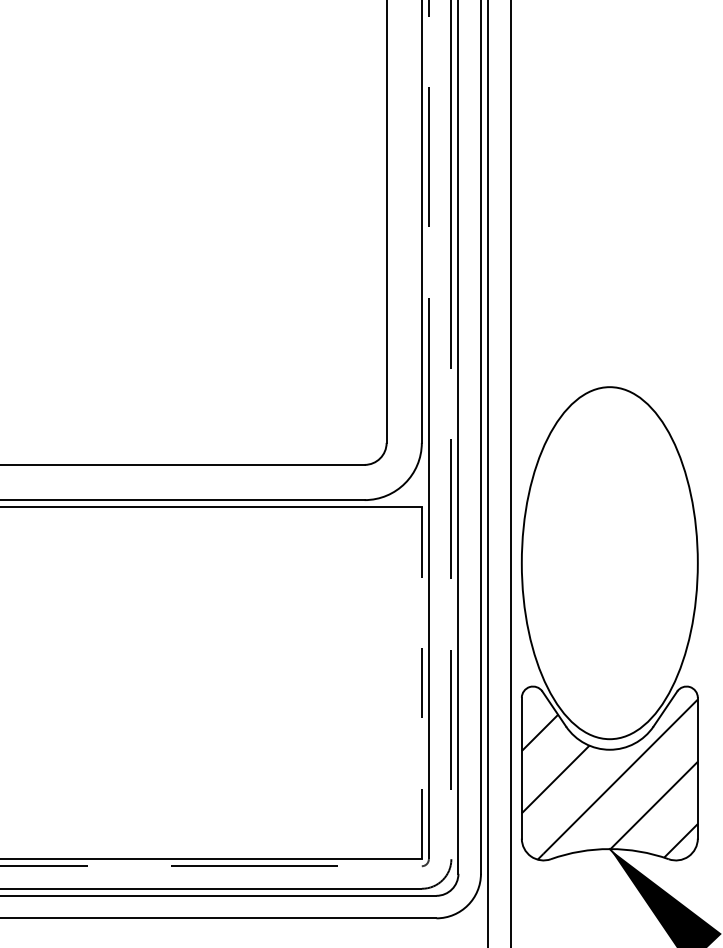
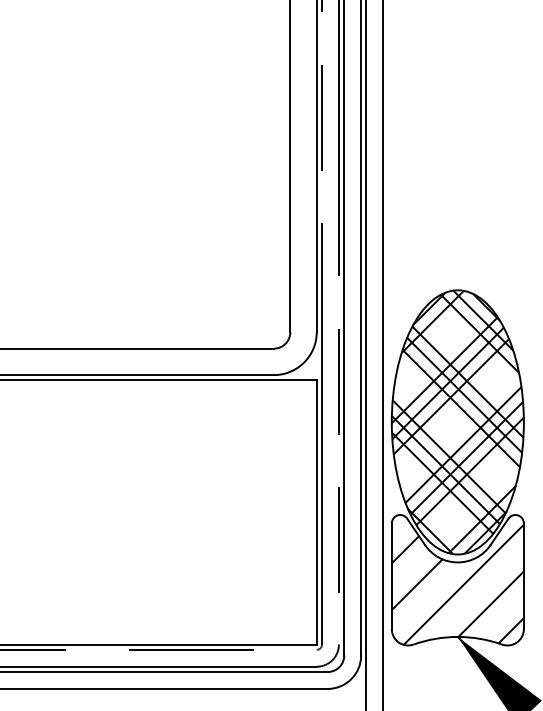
hatch: (609, 562) -> (457, 421), added
line: (421, 683) -> (316, 512), dashed -> solid

